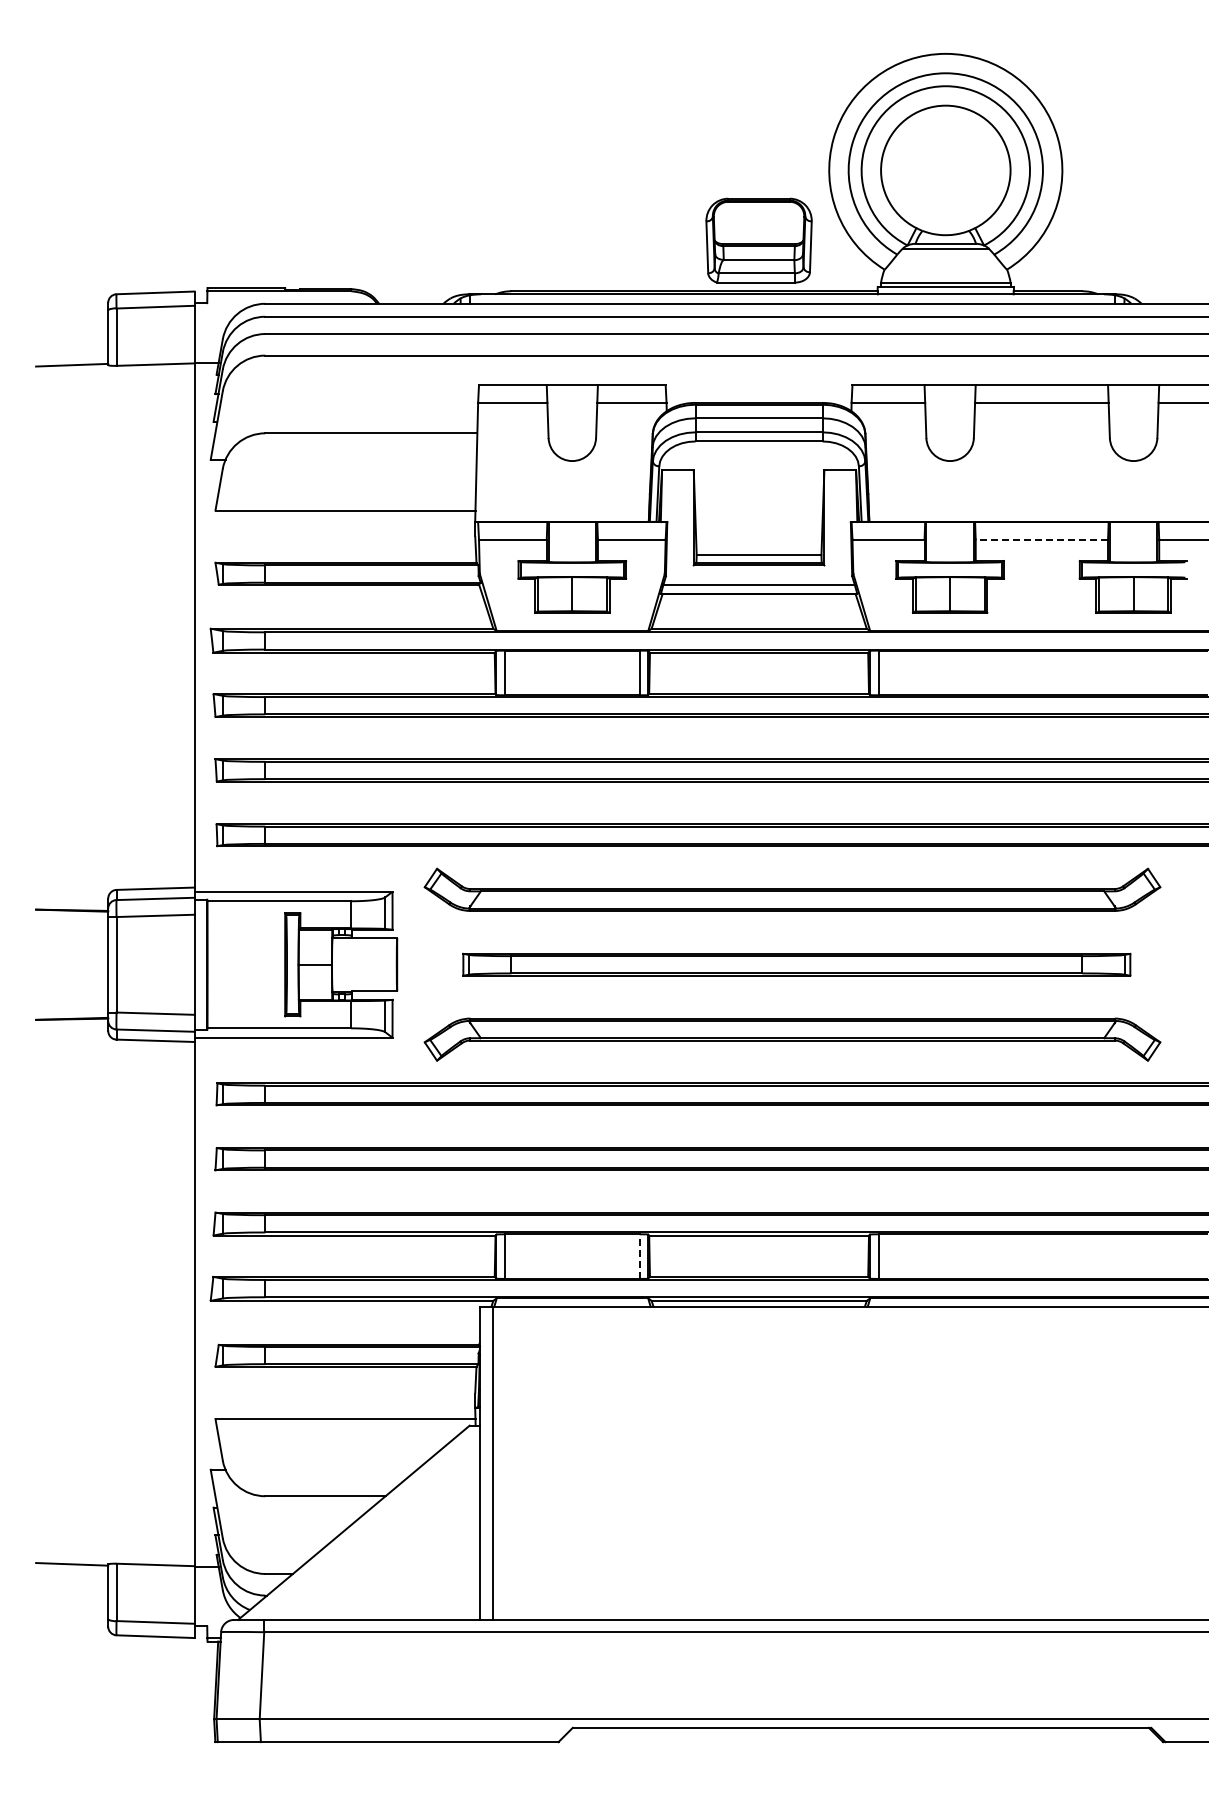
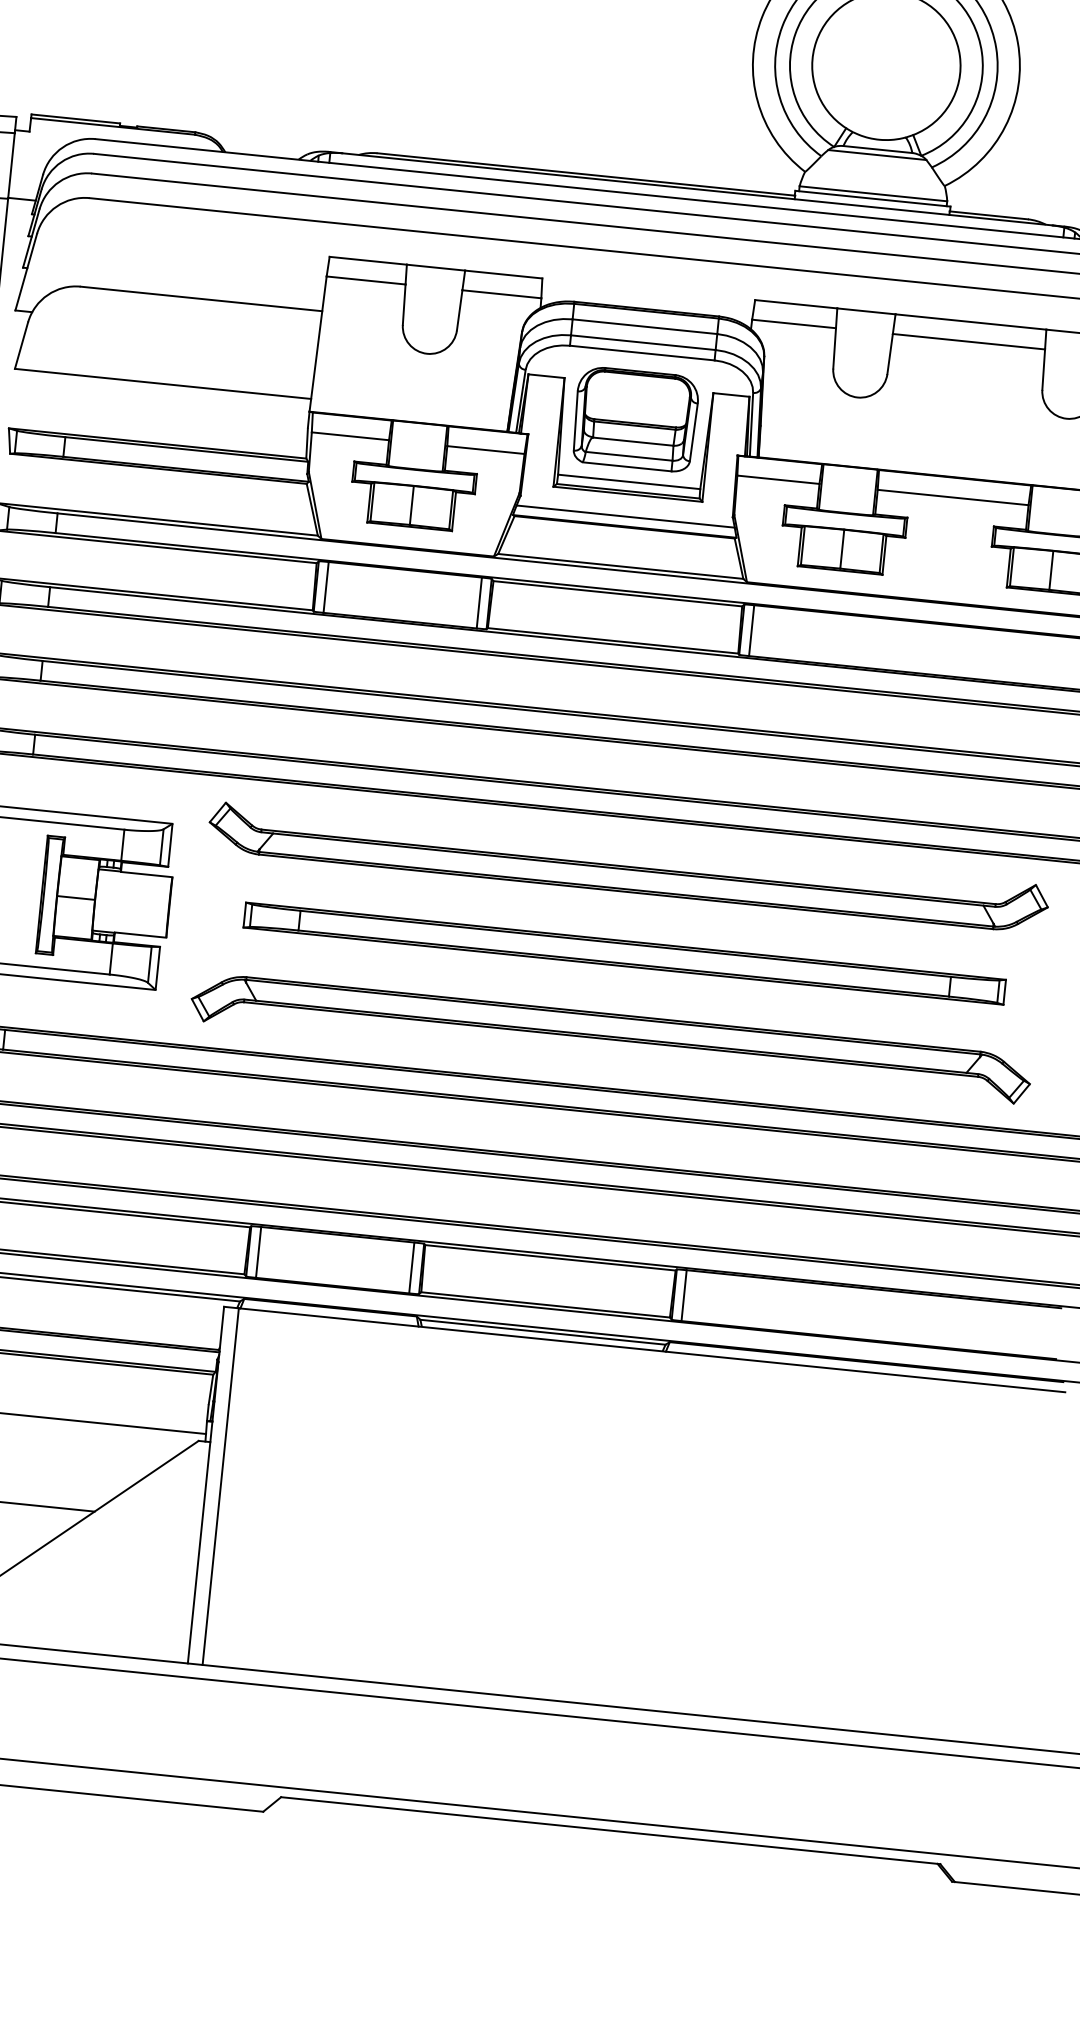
part: (758, 240) -> (634, 419), moved
line: (1041, 539) -> (952, 497), dashed -> solid
line: (639, 1256) -> (411, 1267), dashed -> solid

